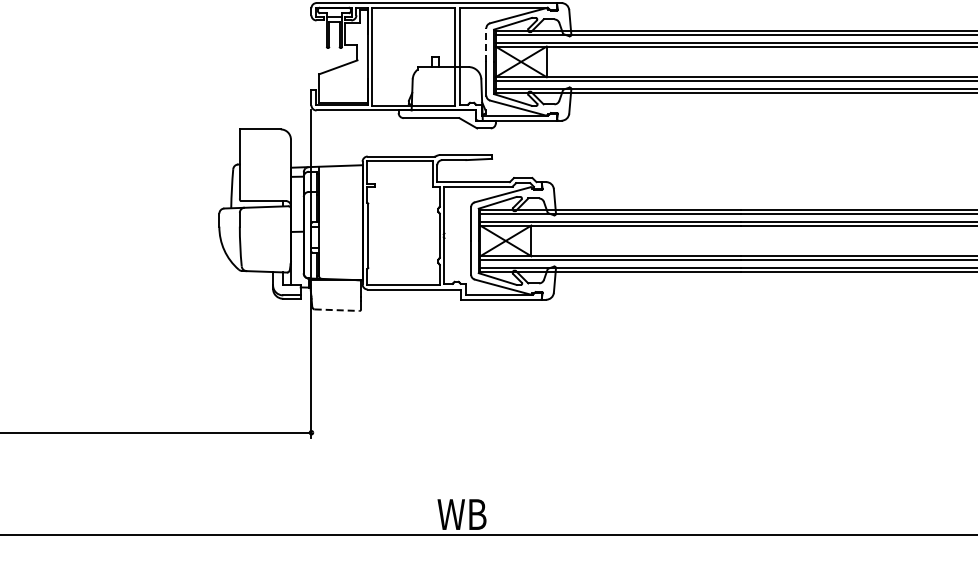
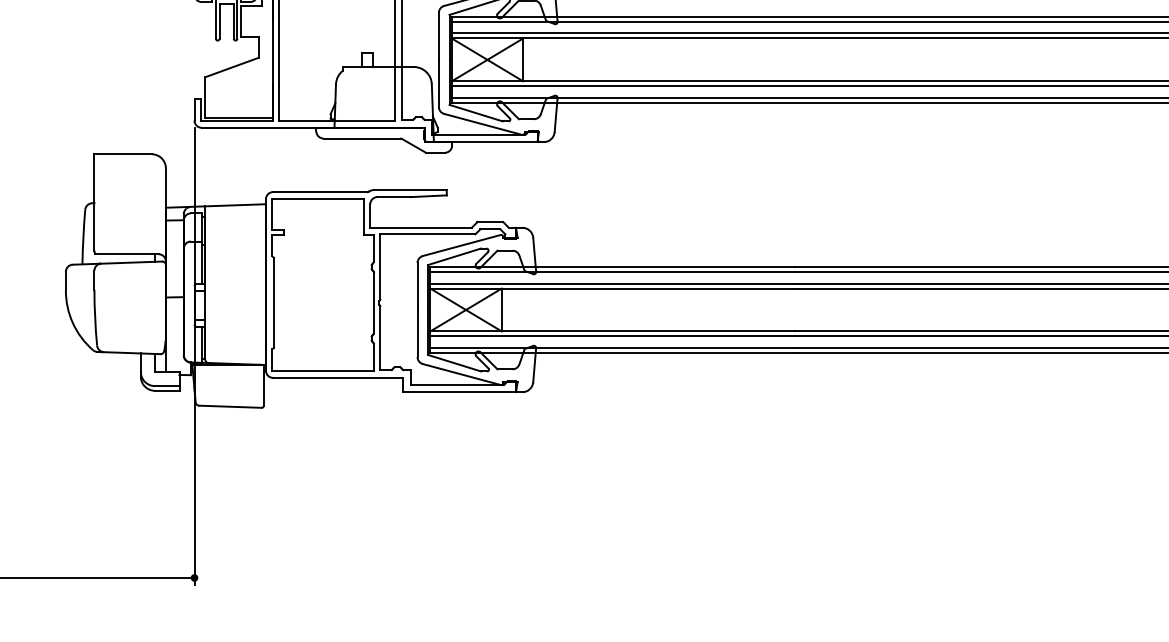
line: (486, 45) -> (439, 36), dashed -> solid
line: (337, 310) -> (230, 407), dashed -> solid

